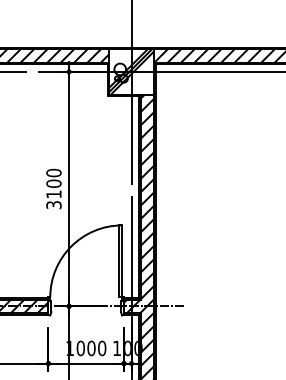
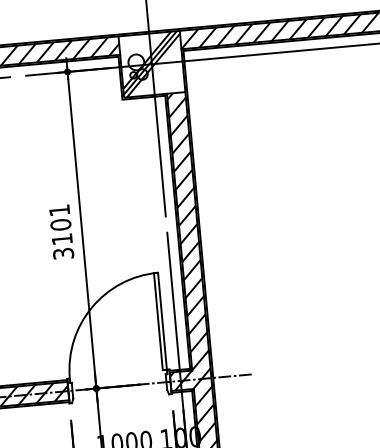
text: (53, 172) -> (58, 209), 3100 -> 3101

